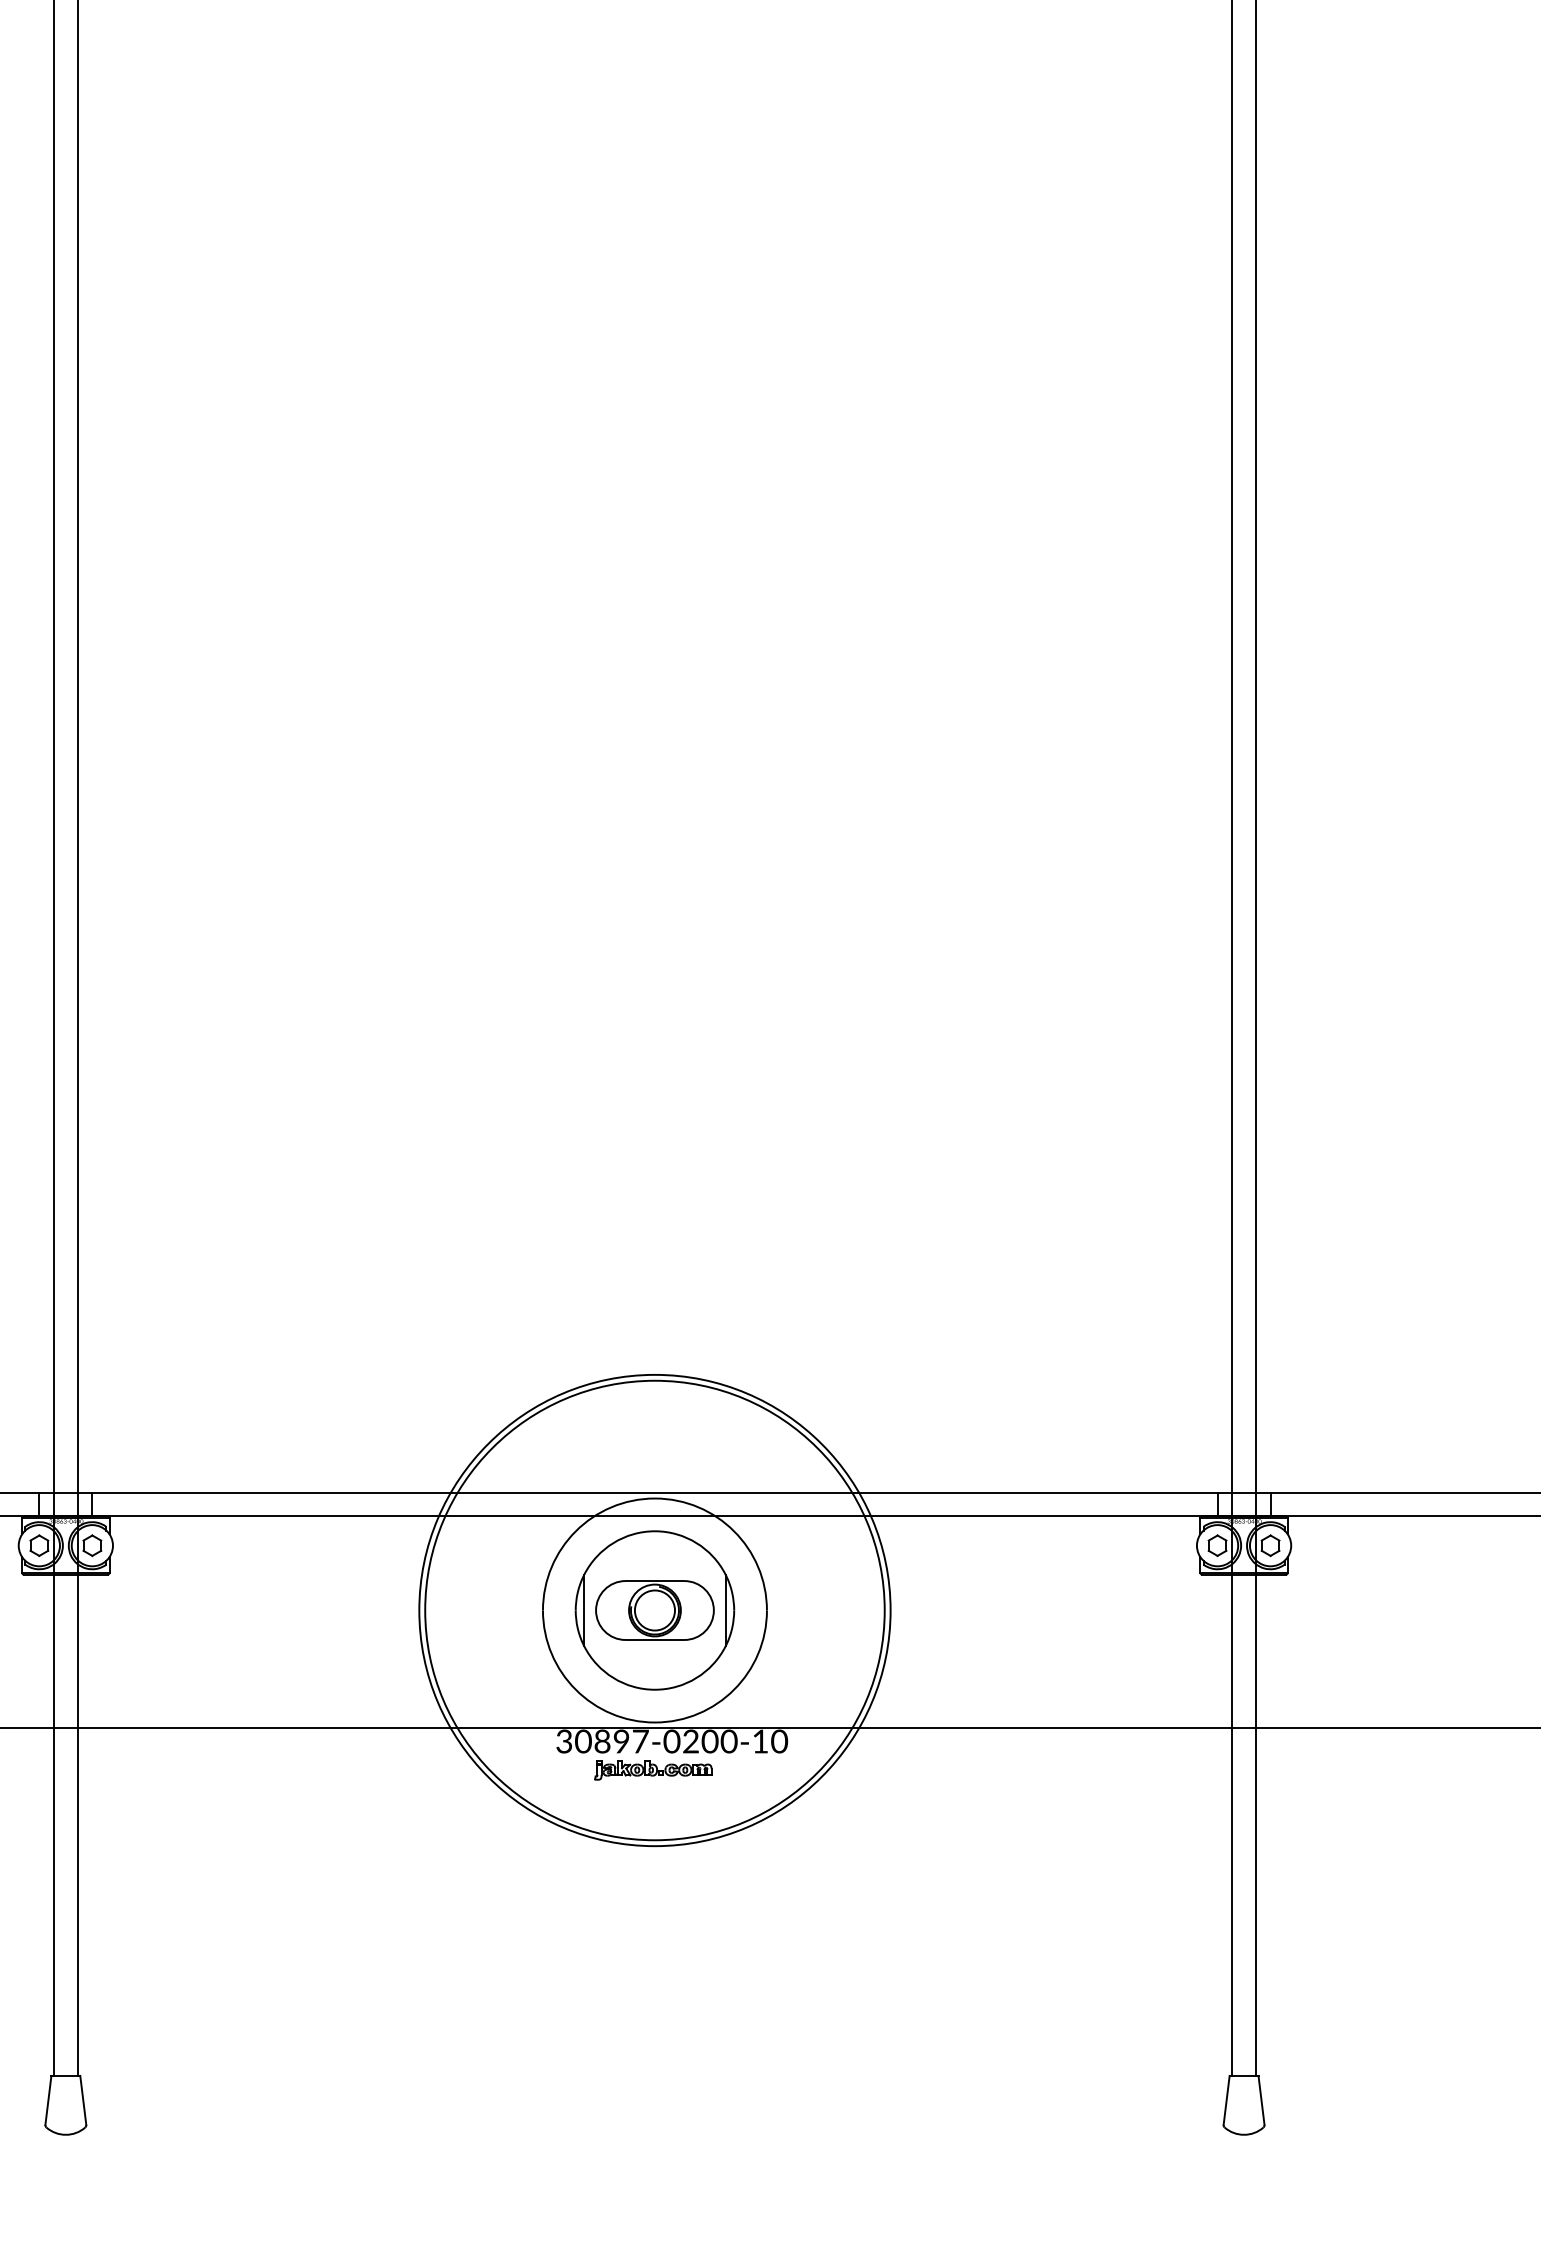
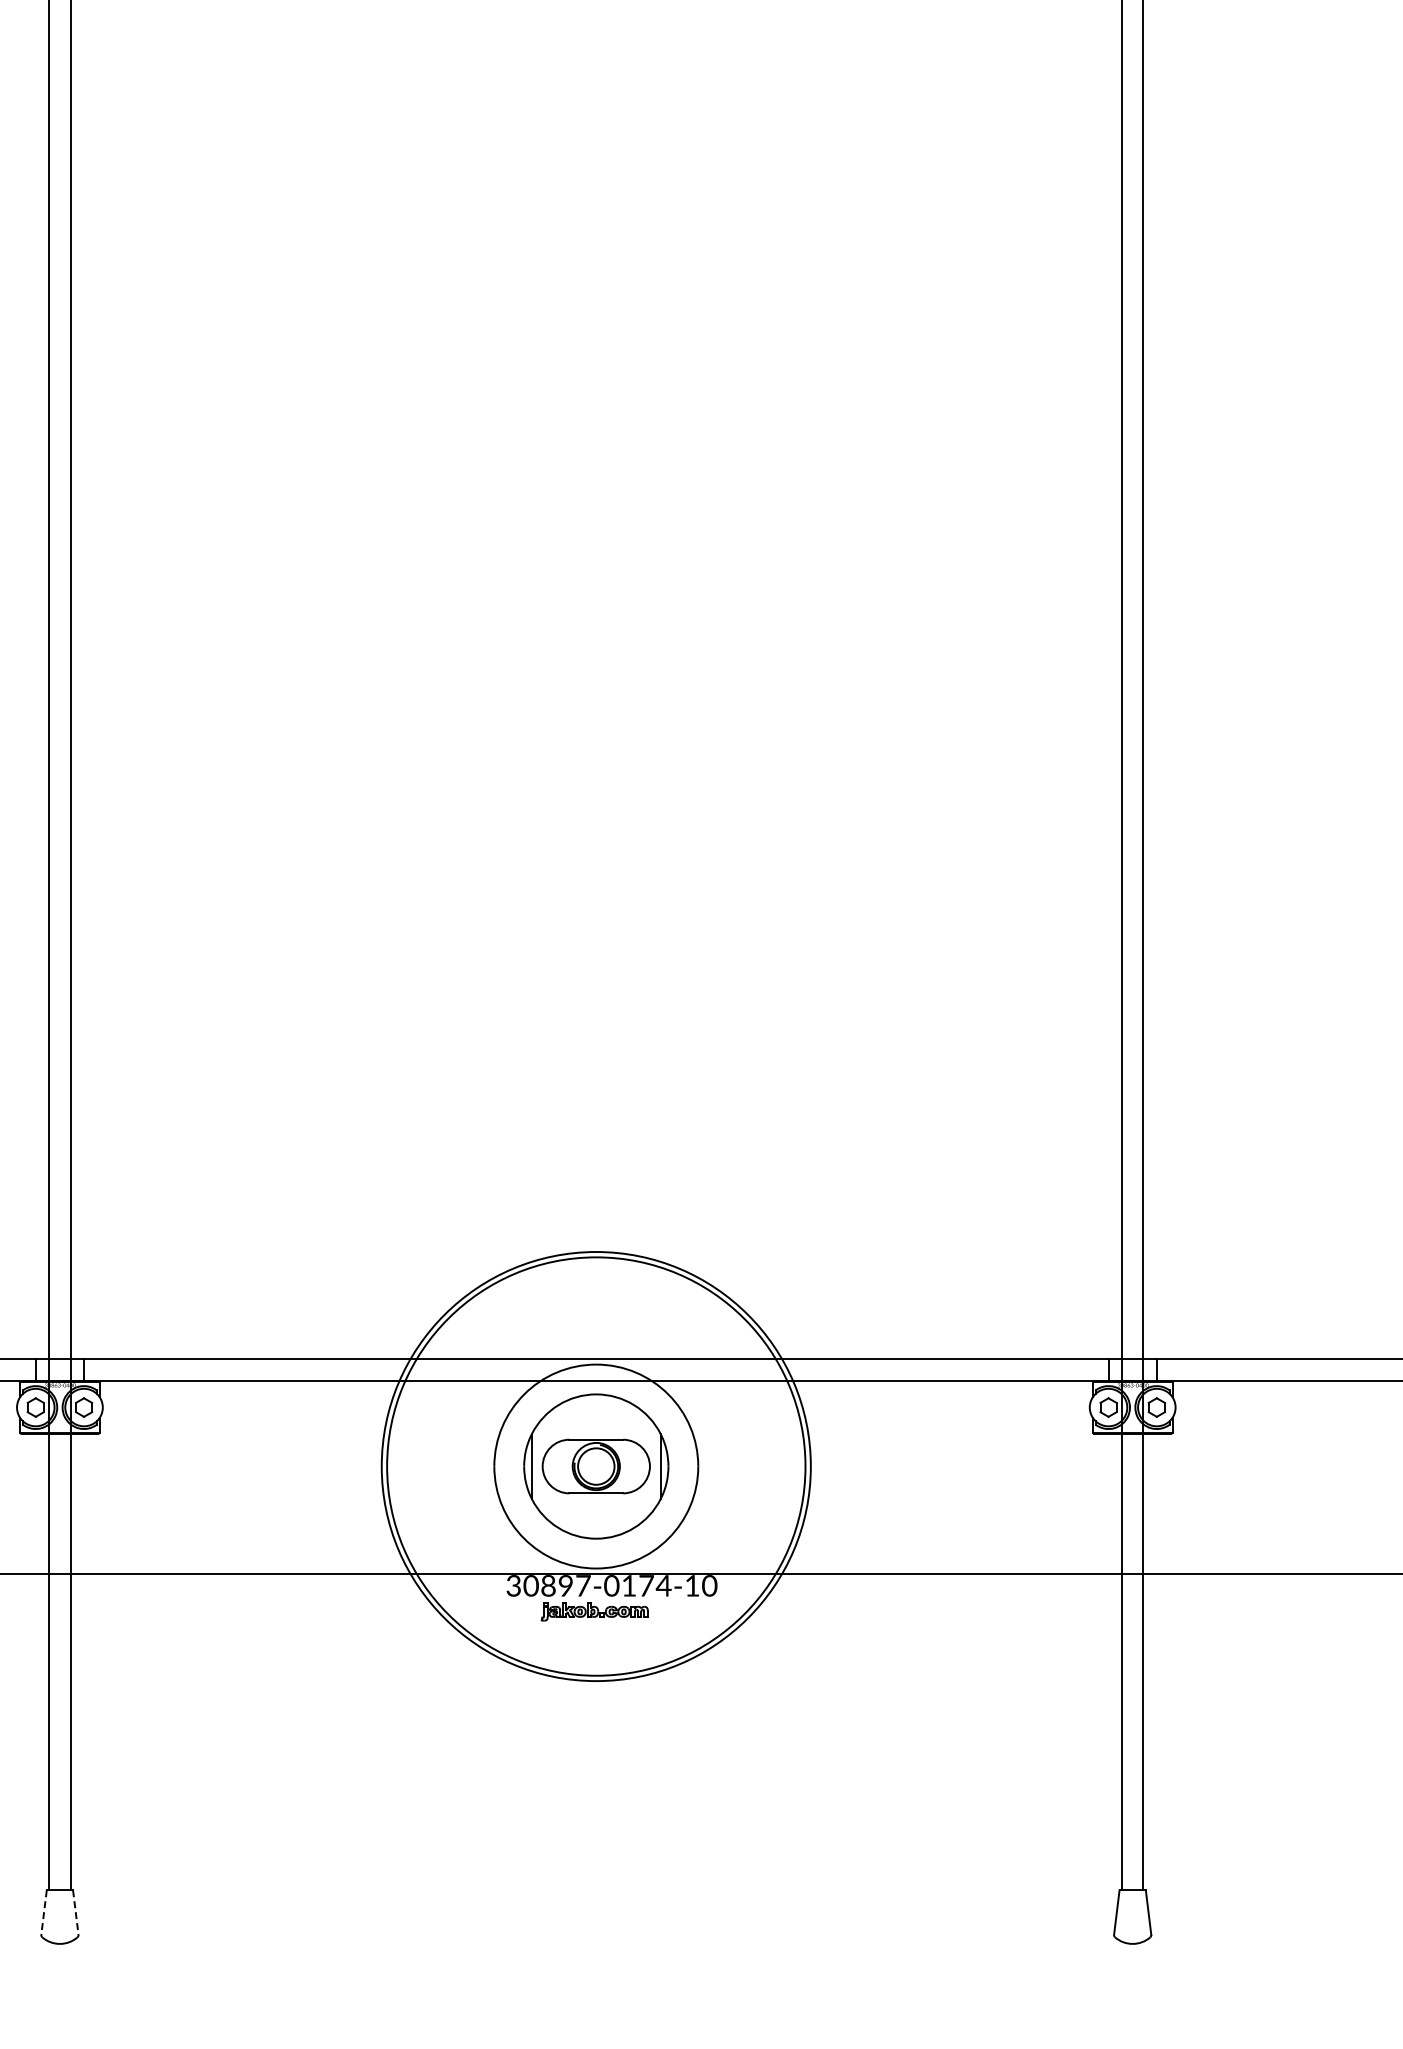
text: (710, 1741) -> (646, 1585), 30897-0200-10 -> 30897-0174-10
line: (47, 2101) -> (43, 1913), solid -> dashed
line: (82, 2101) -> (75, 1913), solid -> dashed

